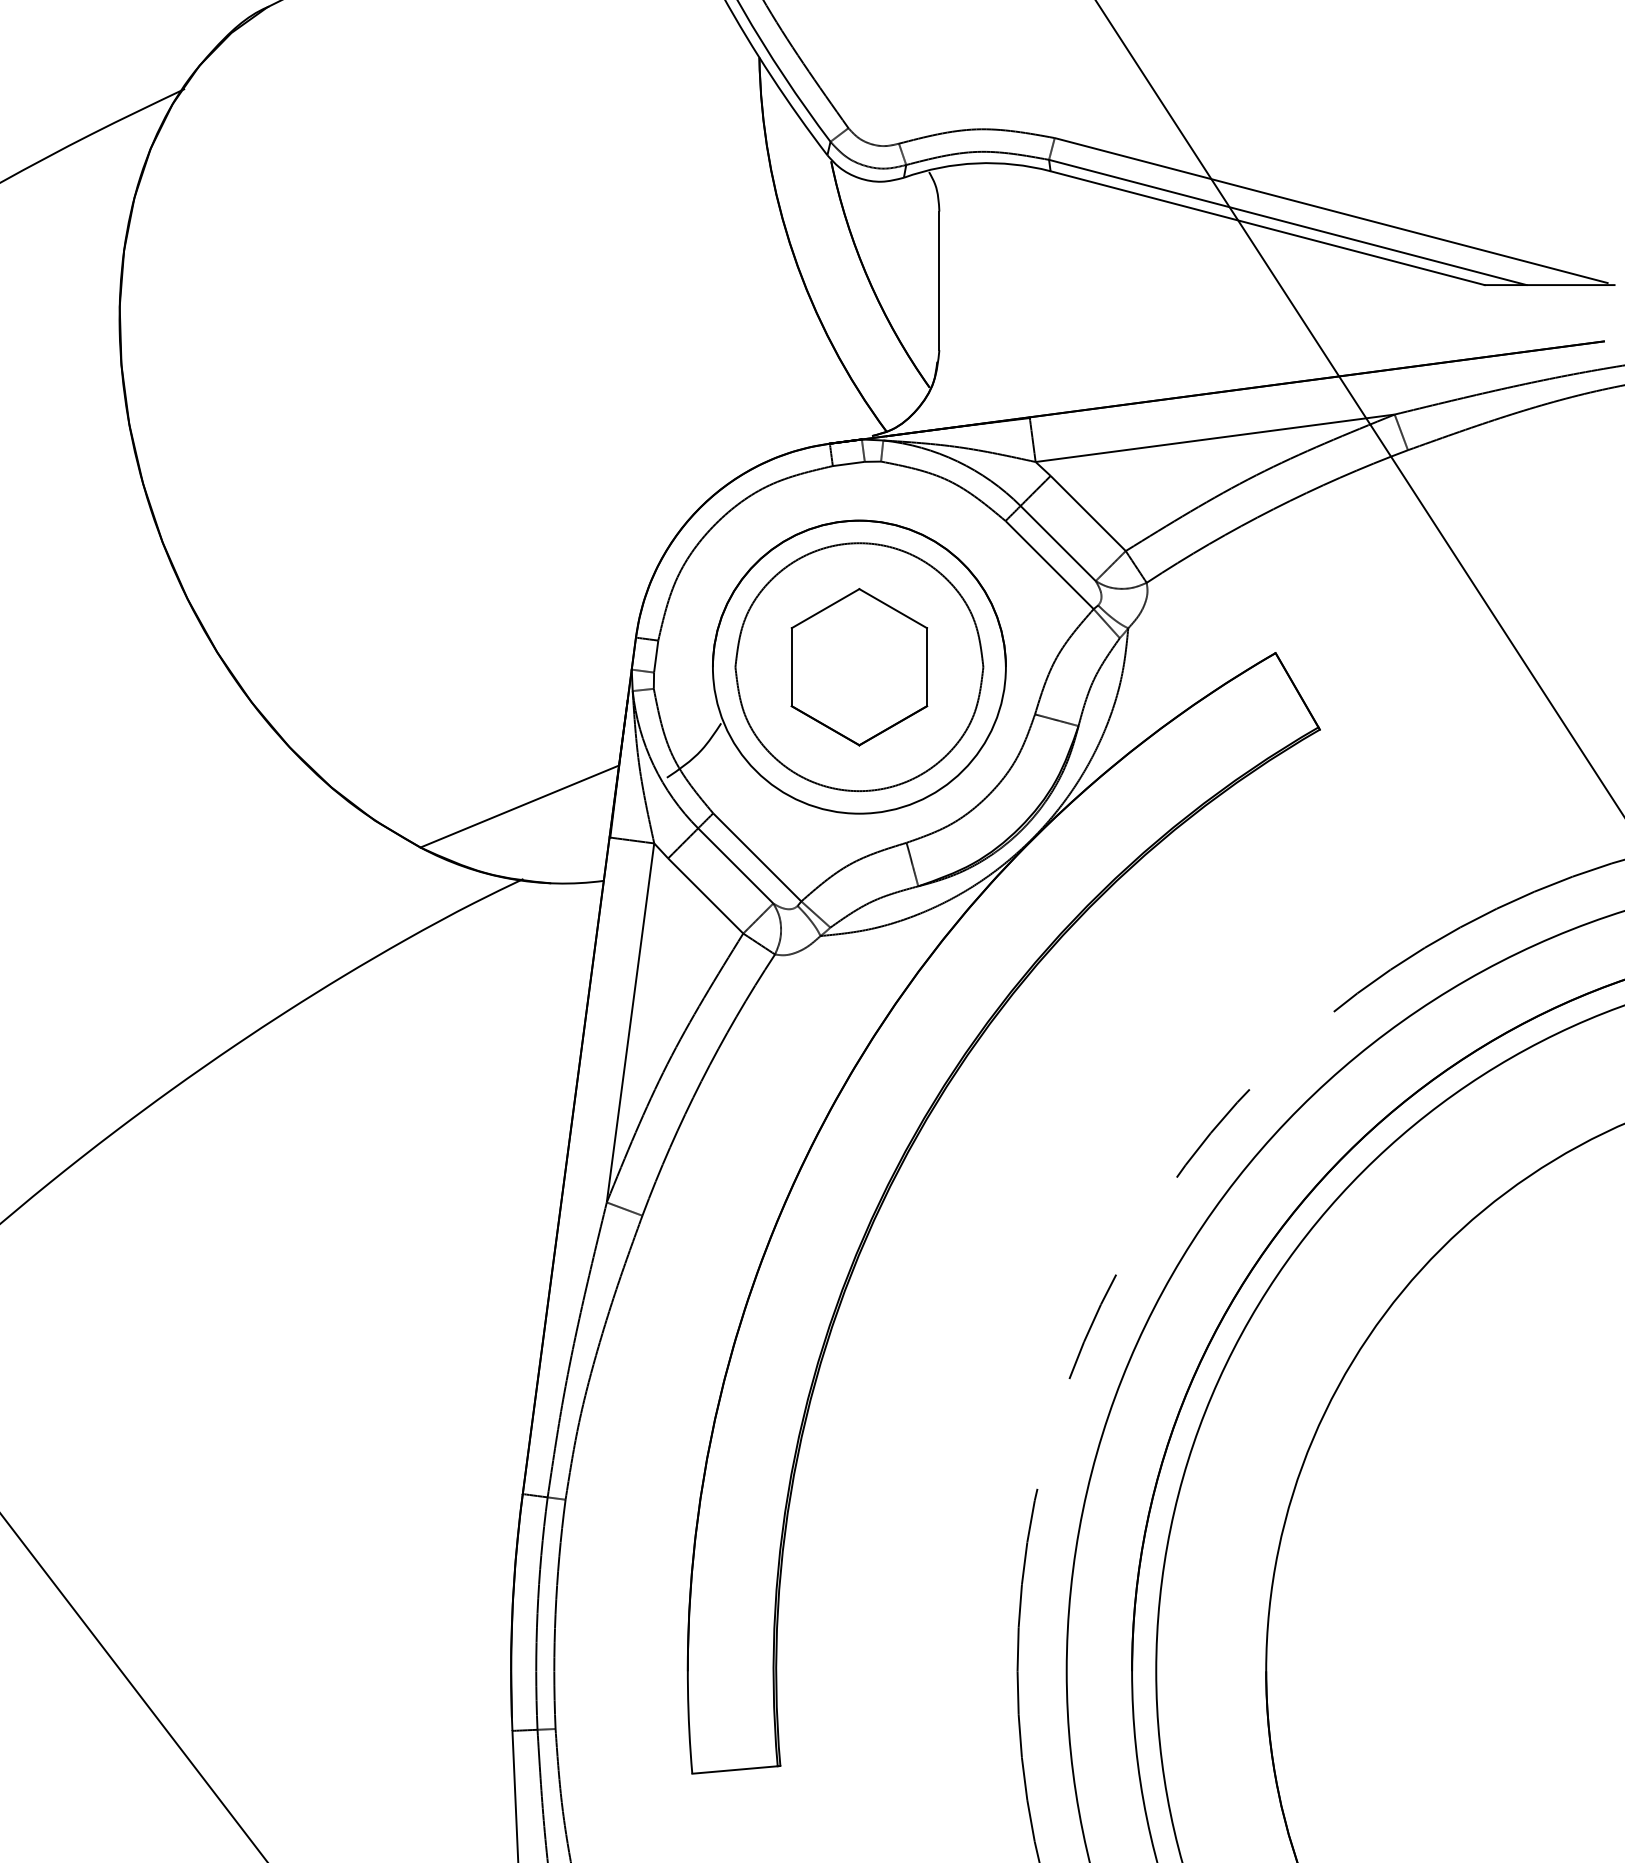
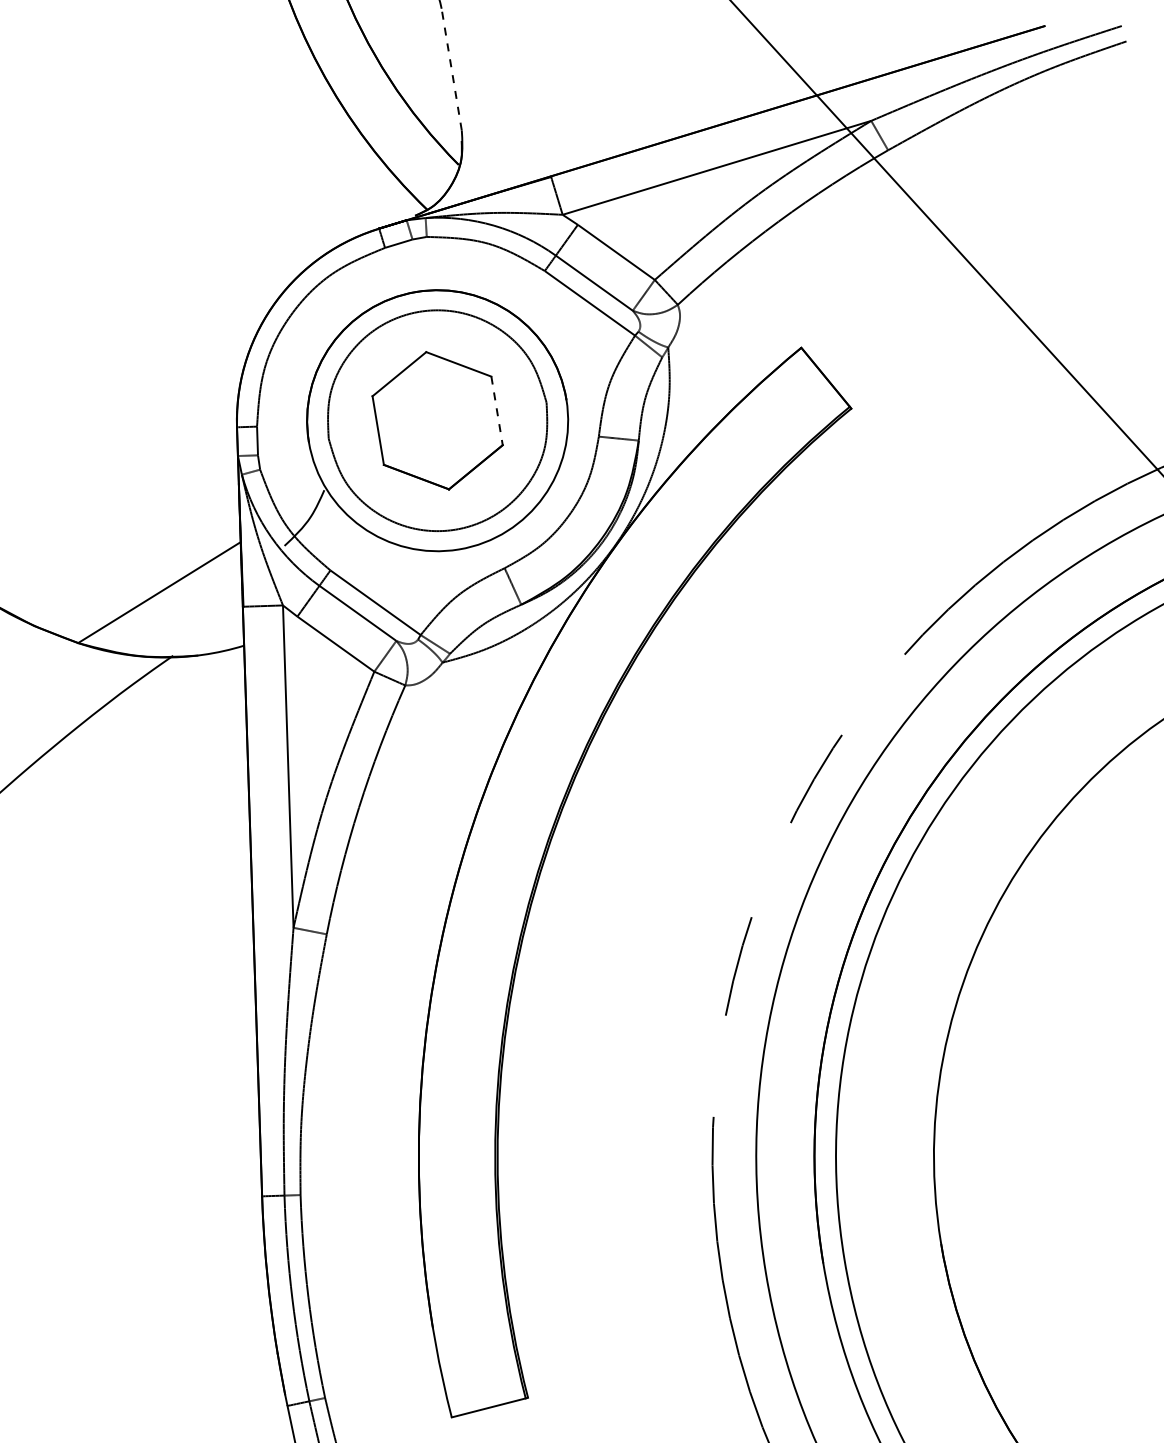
line: (939, 280) -> (451, 69), solid -> dashed
line: (927, 667) -> (497, 411), solid -> dashed

